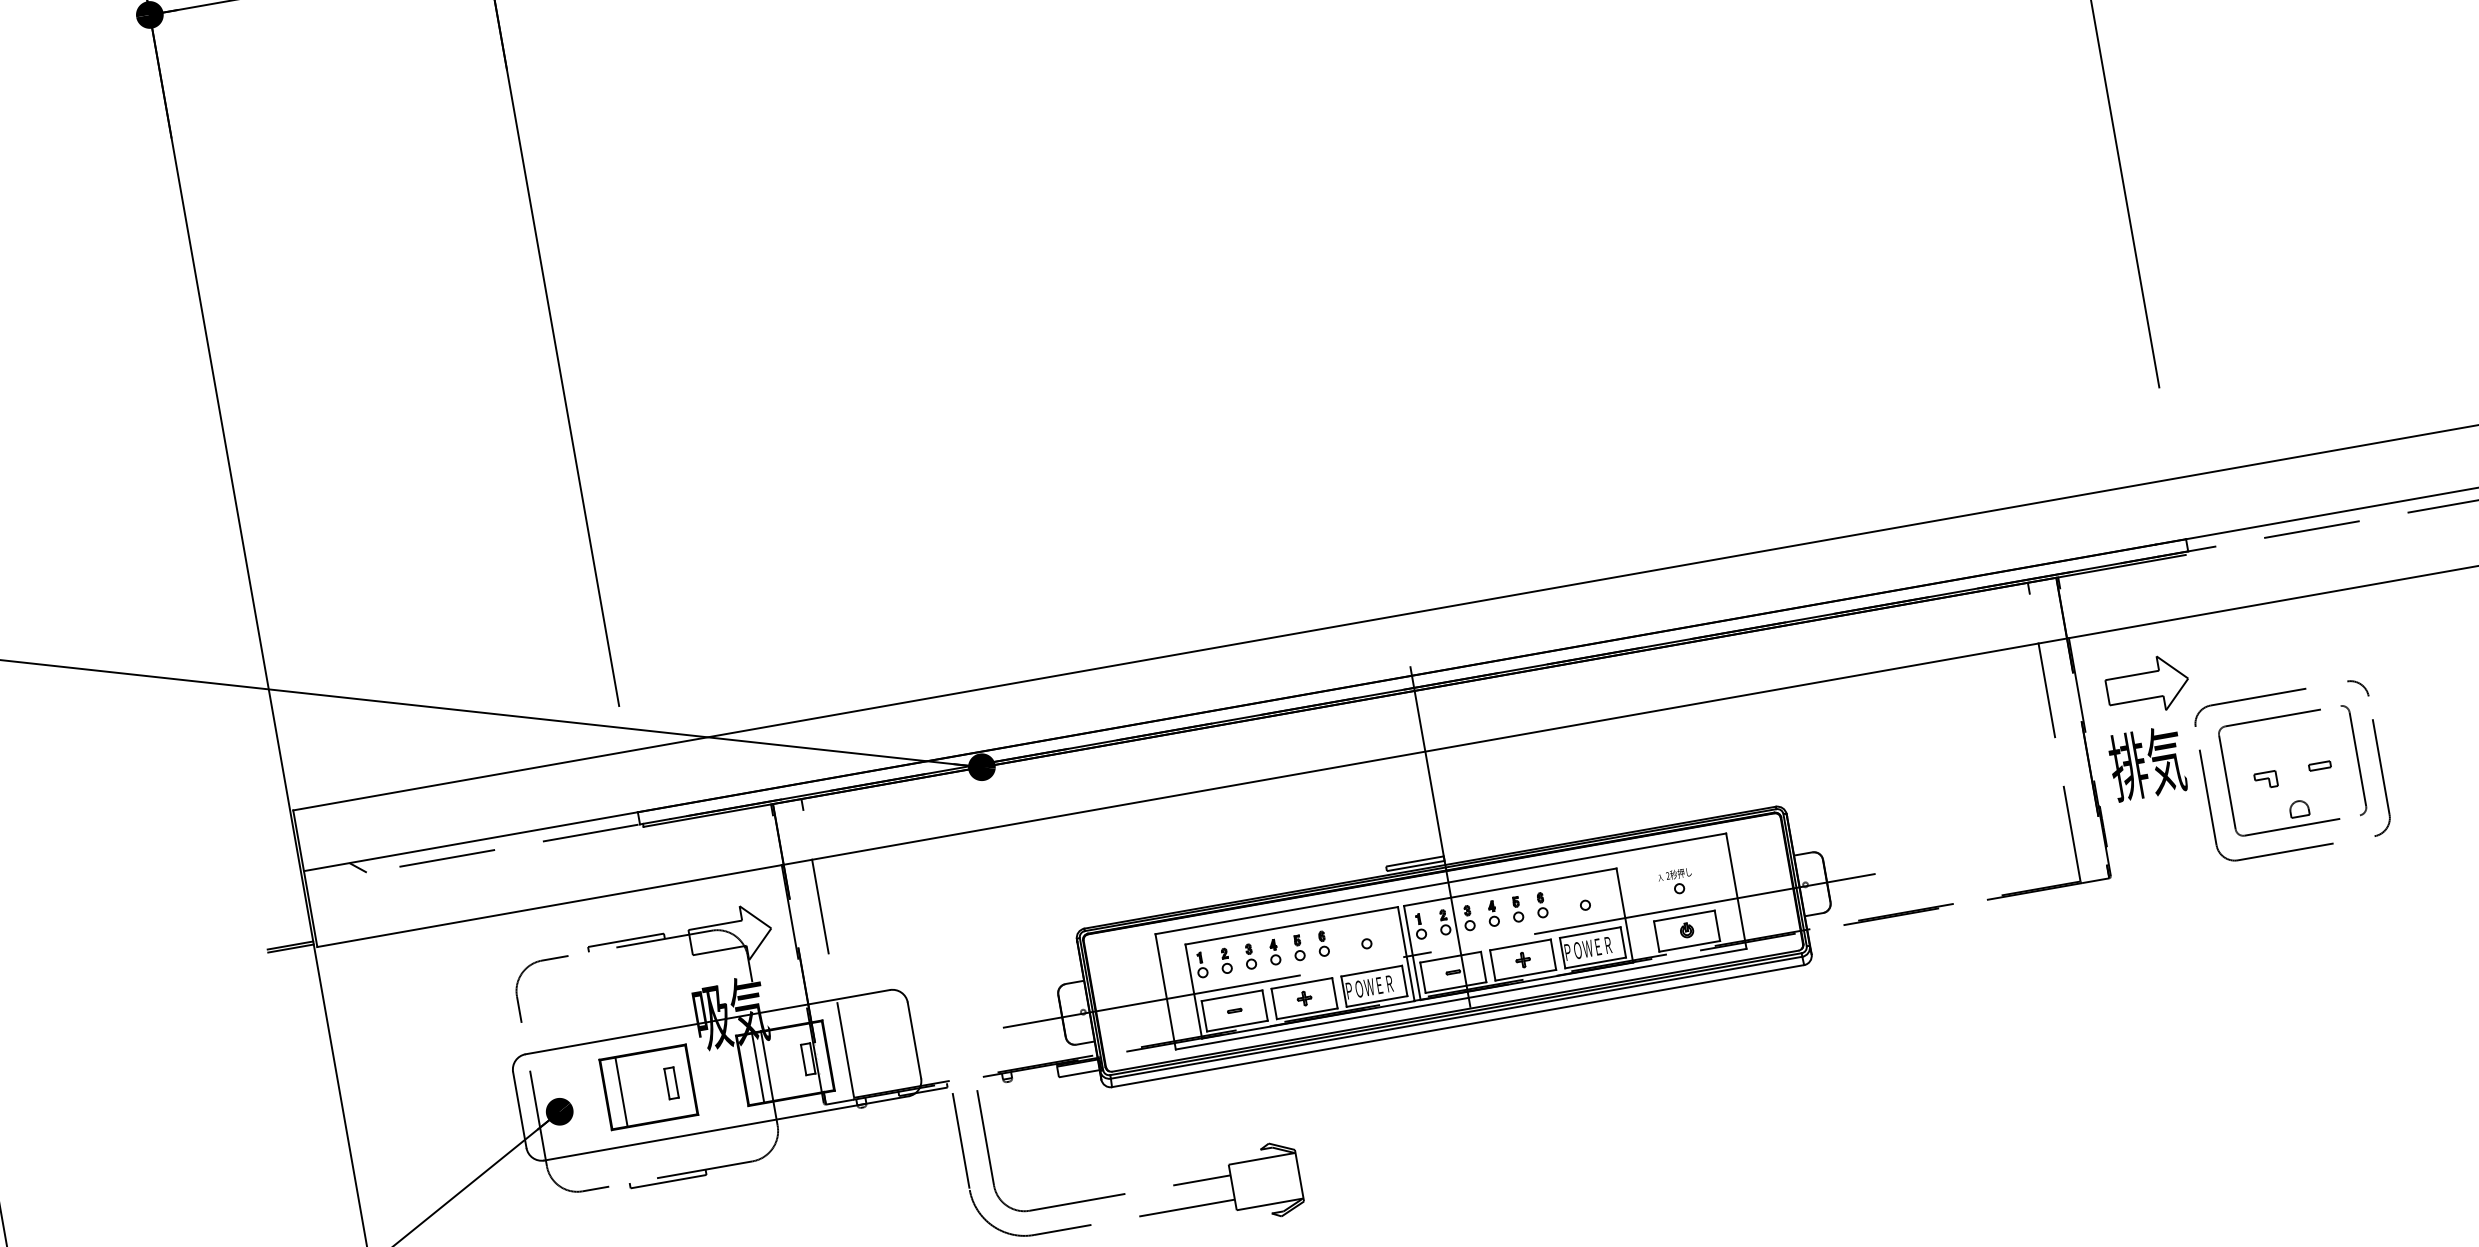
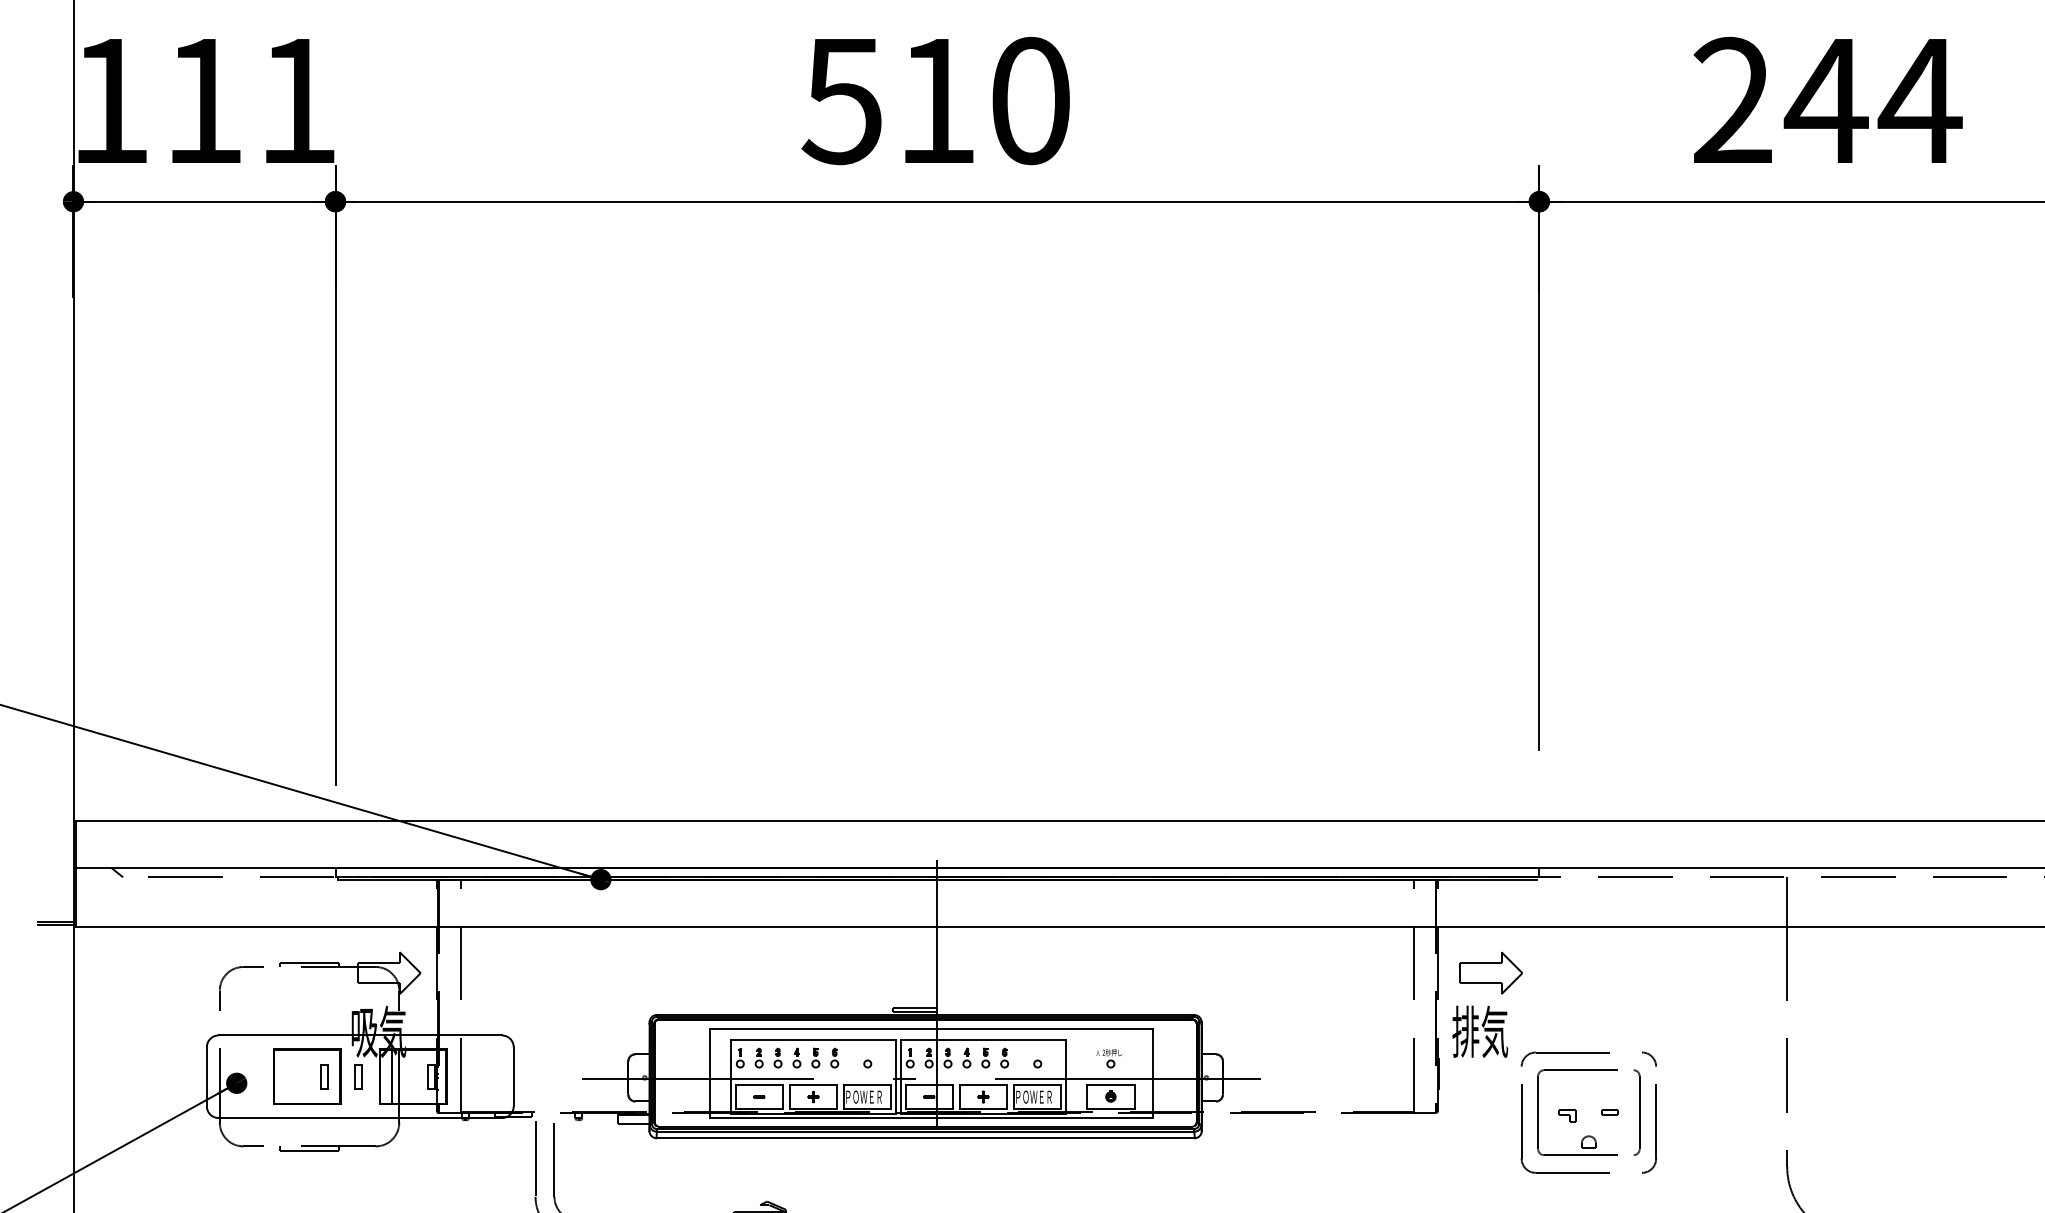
part: (2276, 773) -> (1576, 1112), moved
part: (714, 1075) -> (358, 1076), added
line: (620, 1091) -> (285, 1076), removed

